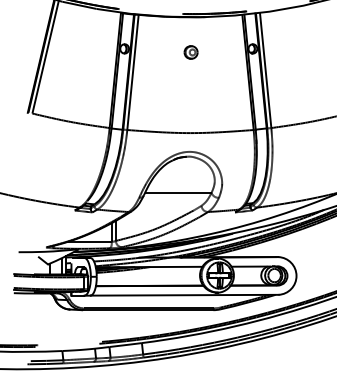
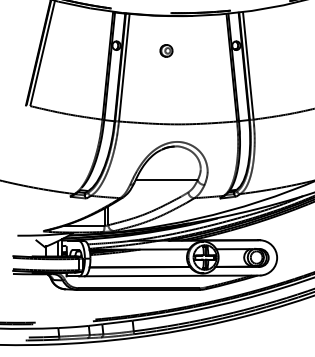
part: (190, 52) -> (165, 50), moved

